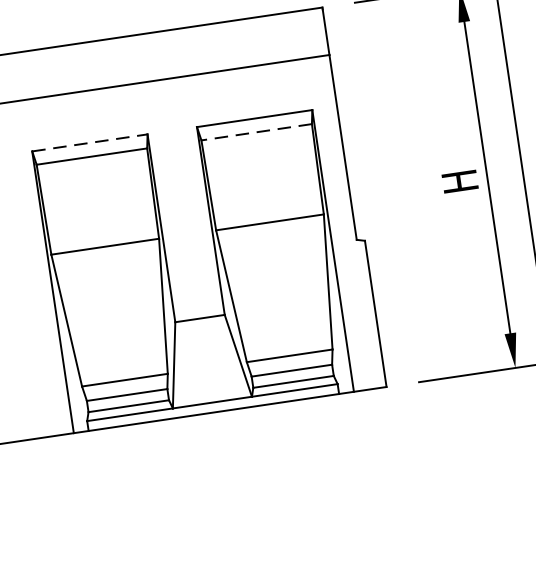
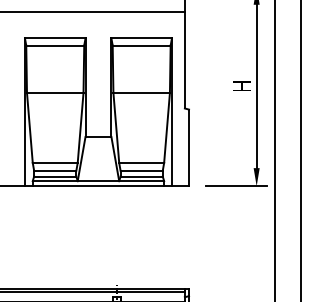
line: (256, 131) -> (141, 45), dashed -> solid
line: (90, 142) -> (55, 38), dashed -> solid

